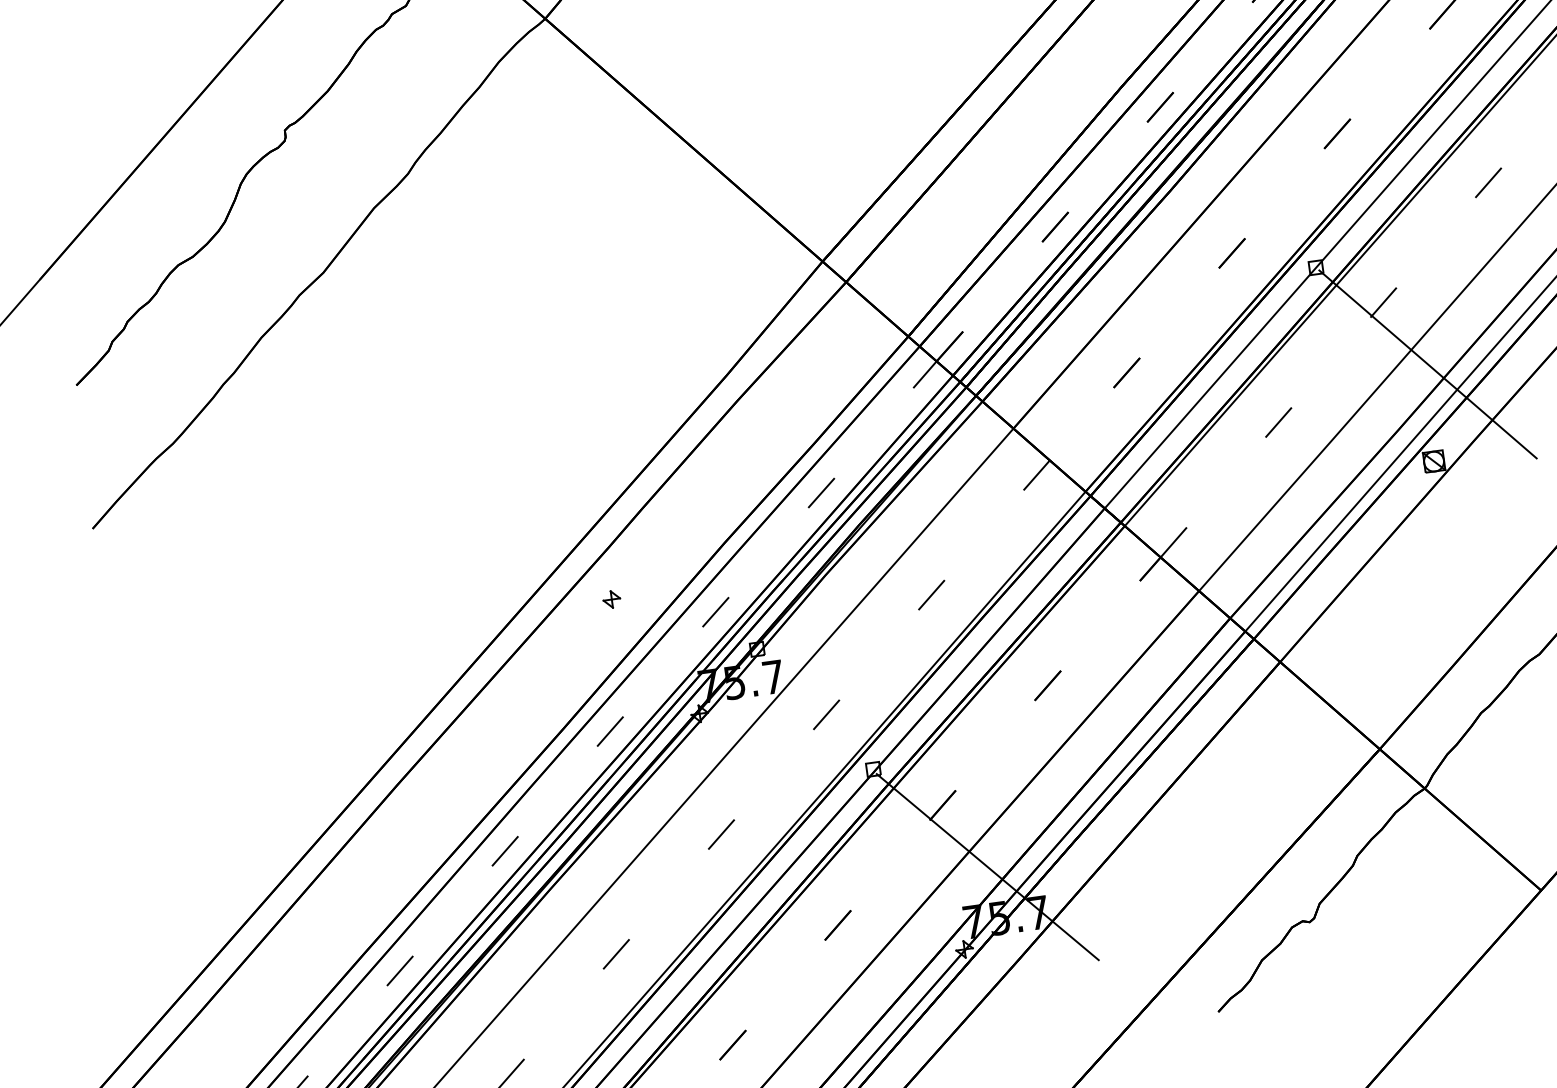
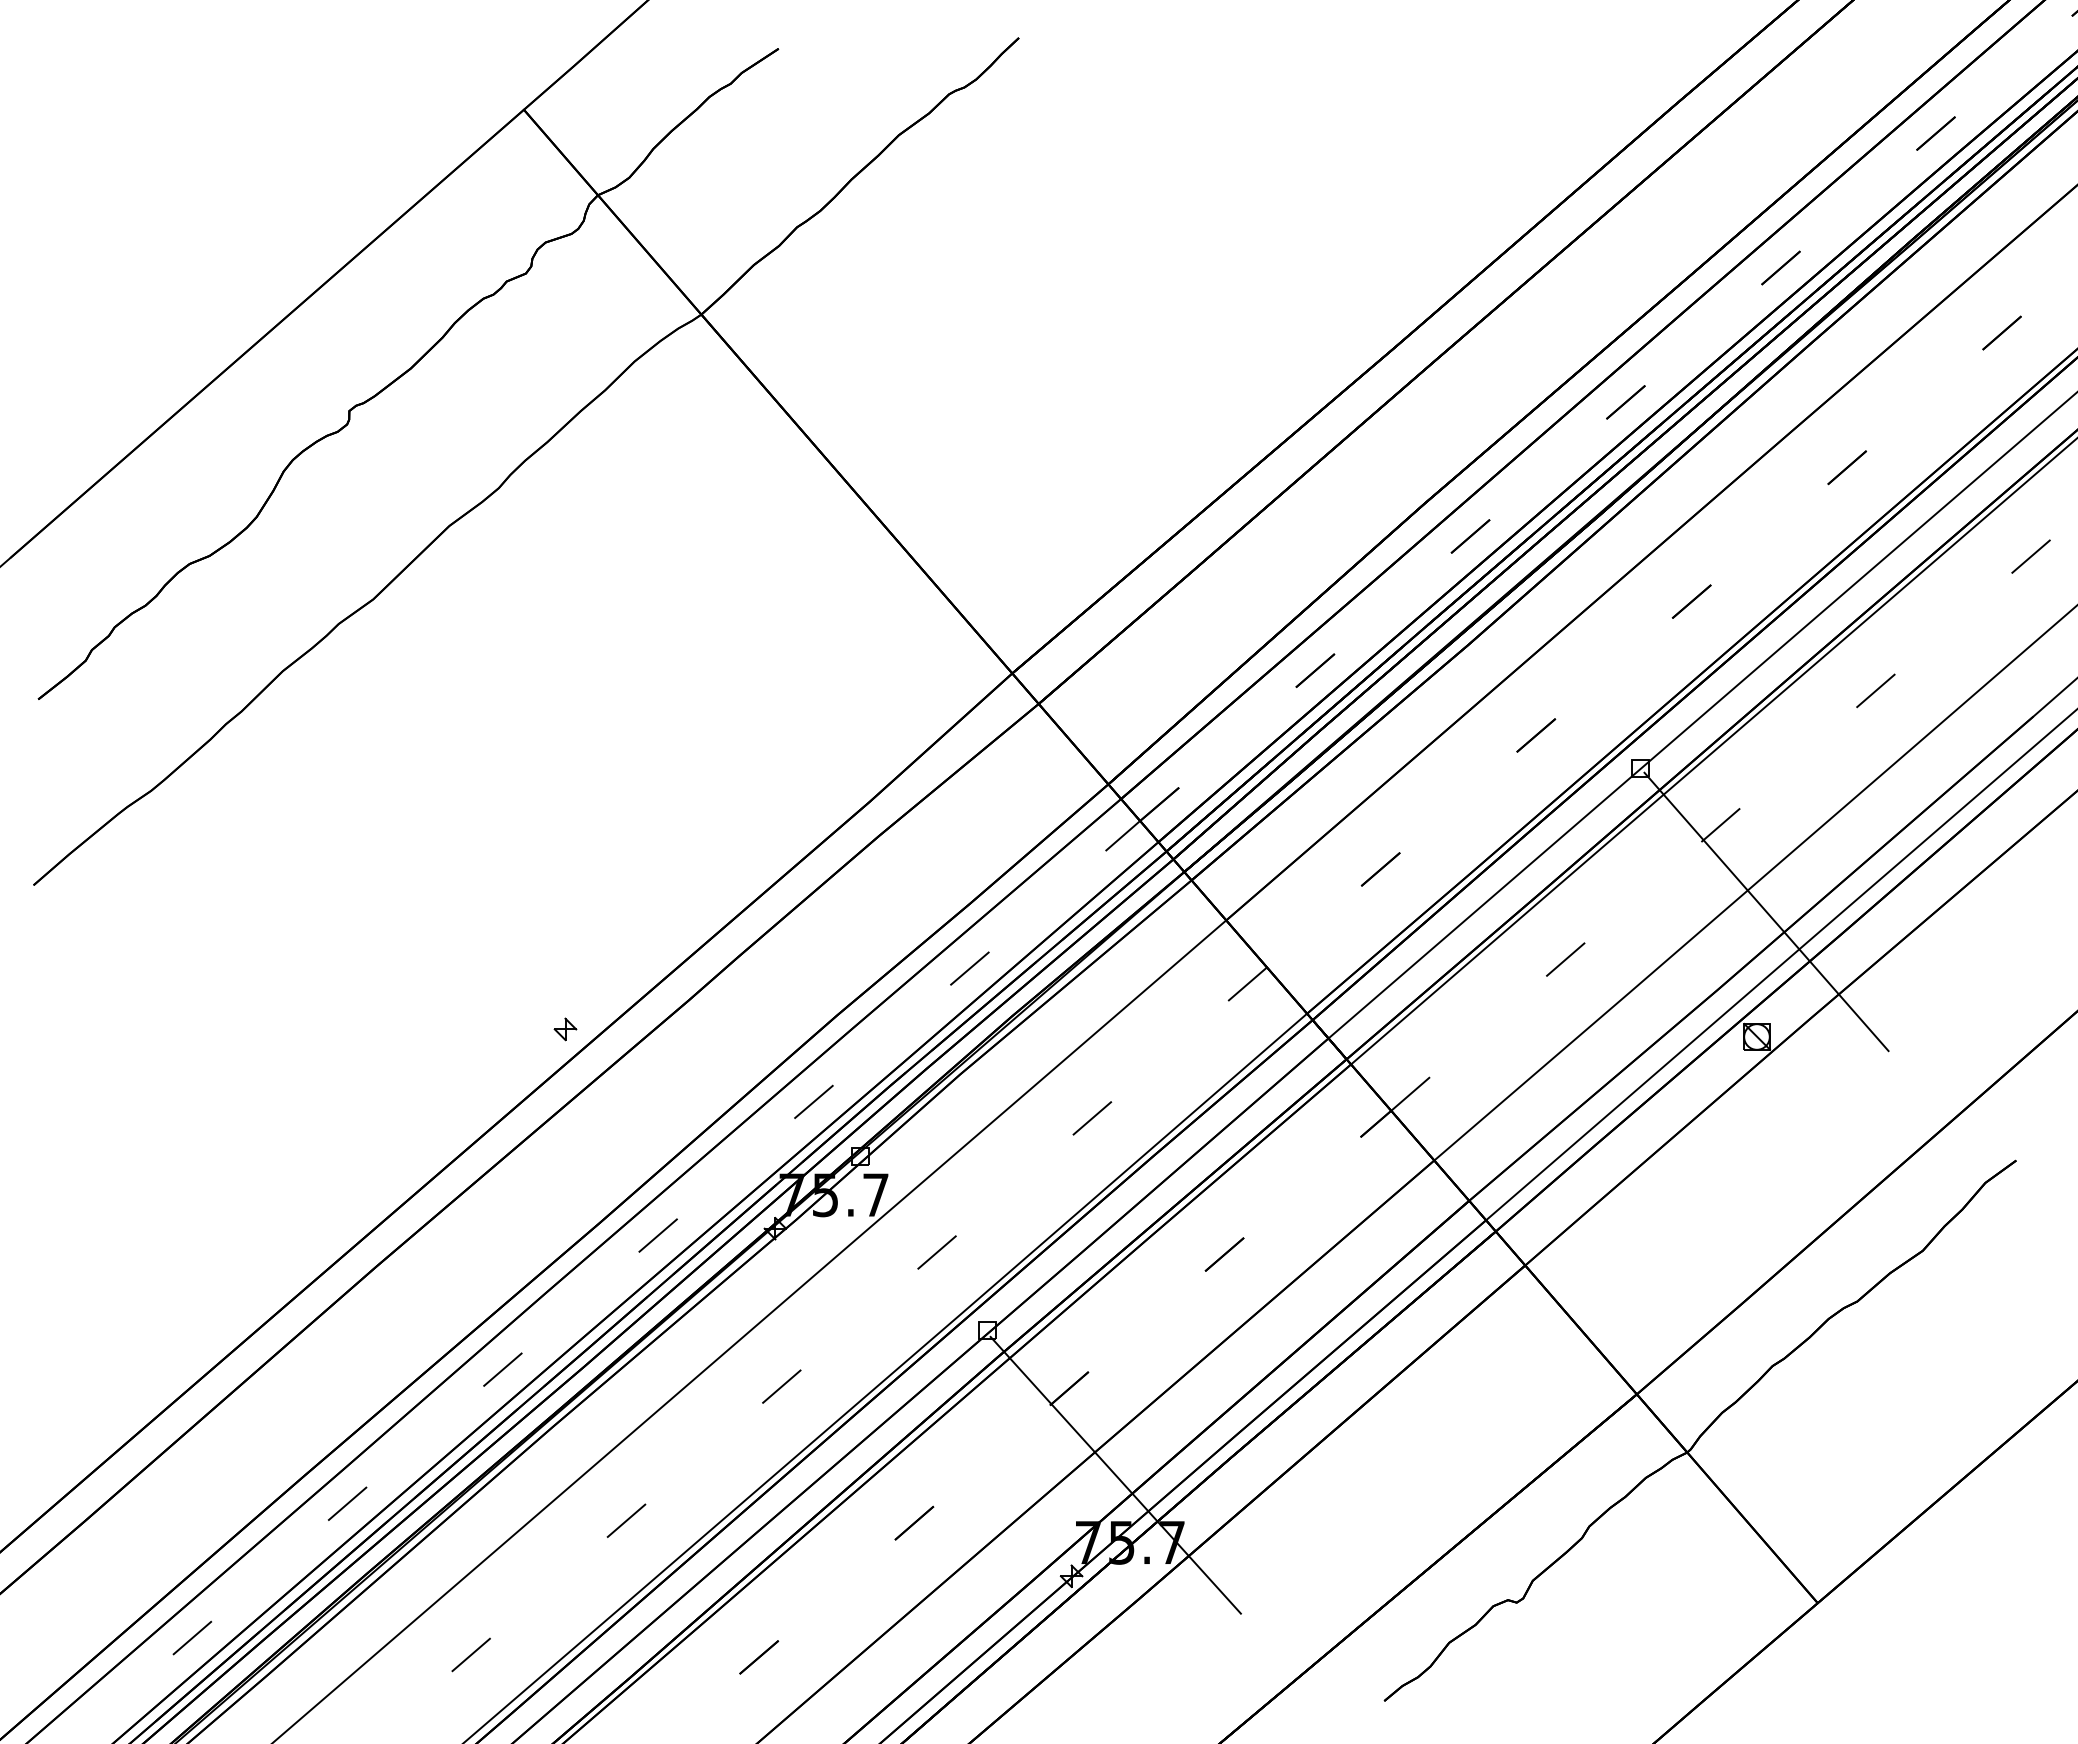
part: (611, 599) -> (565, 1029), moved

